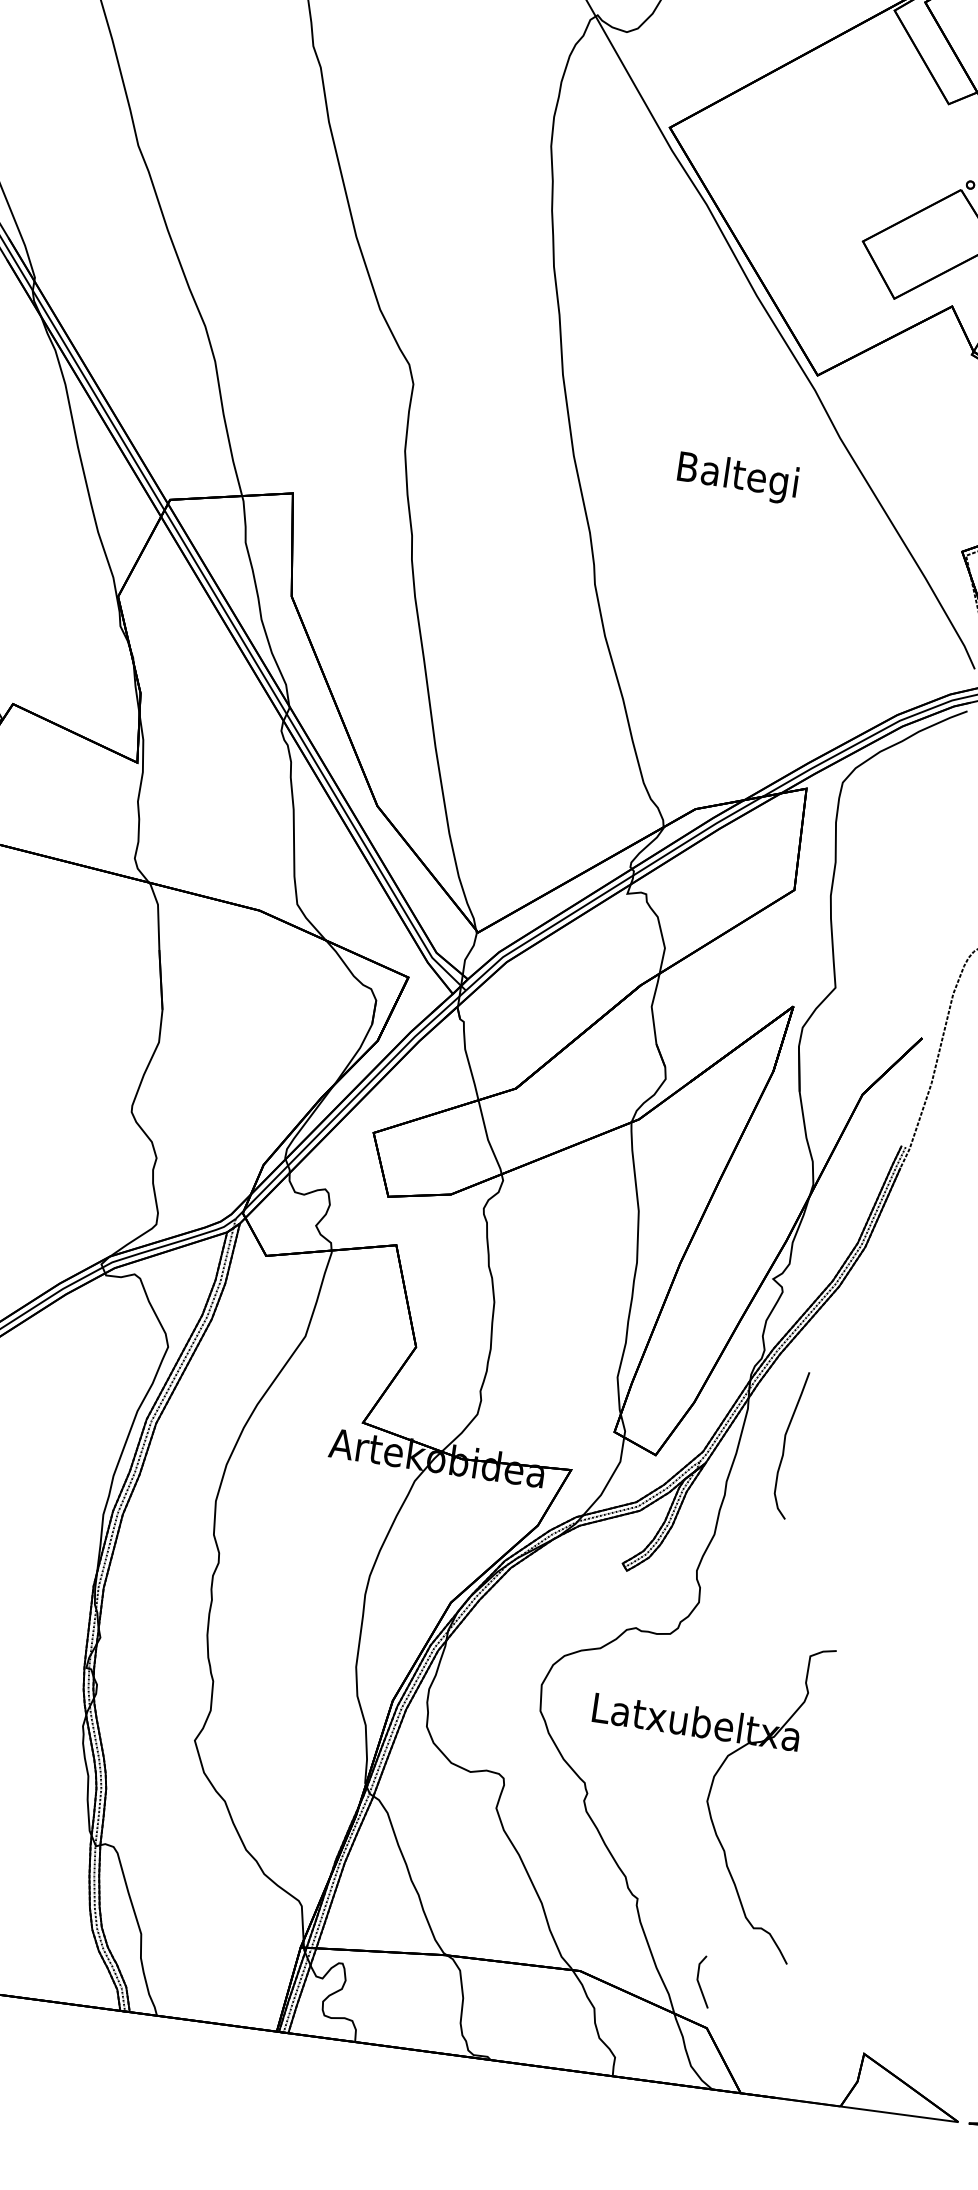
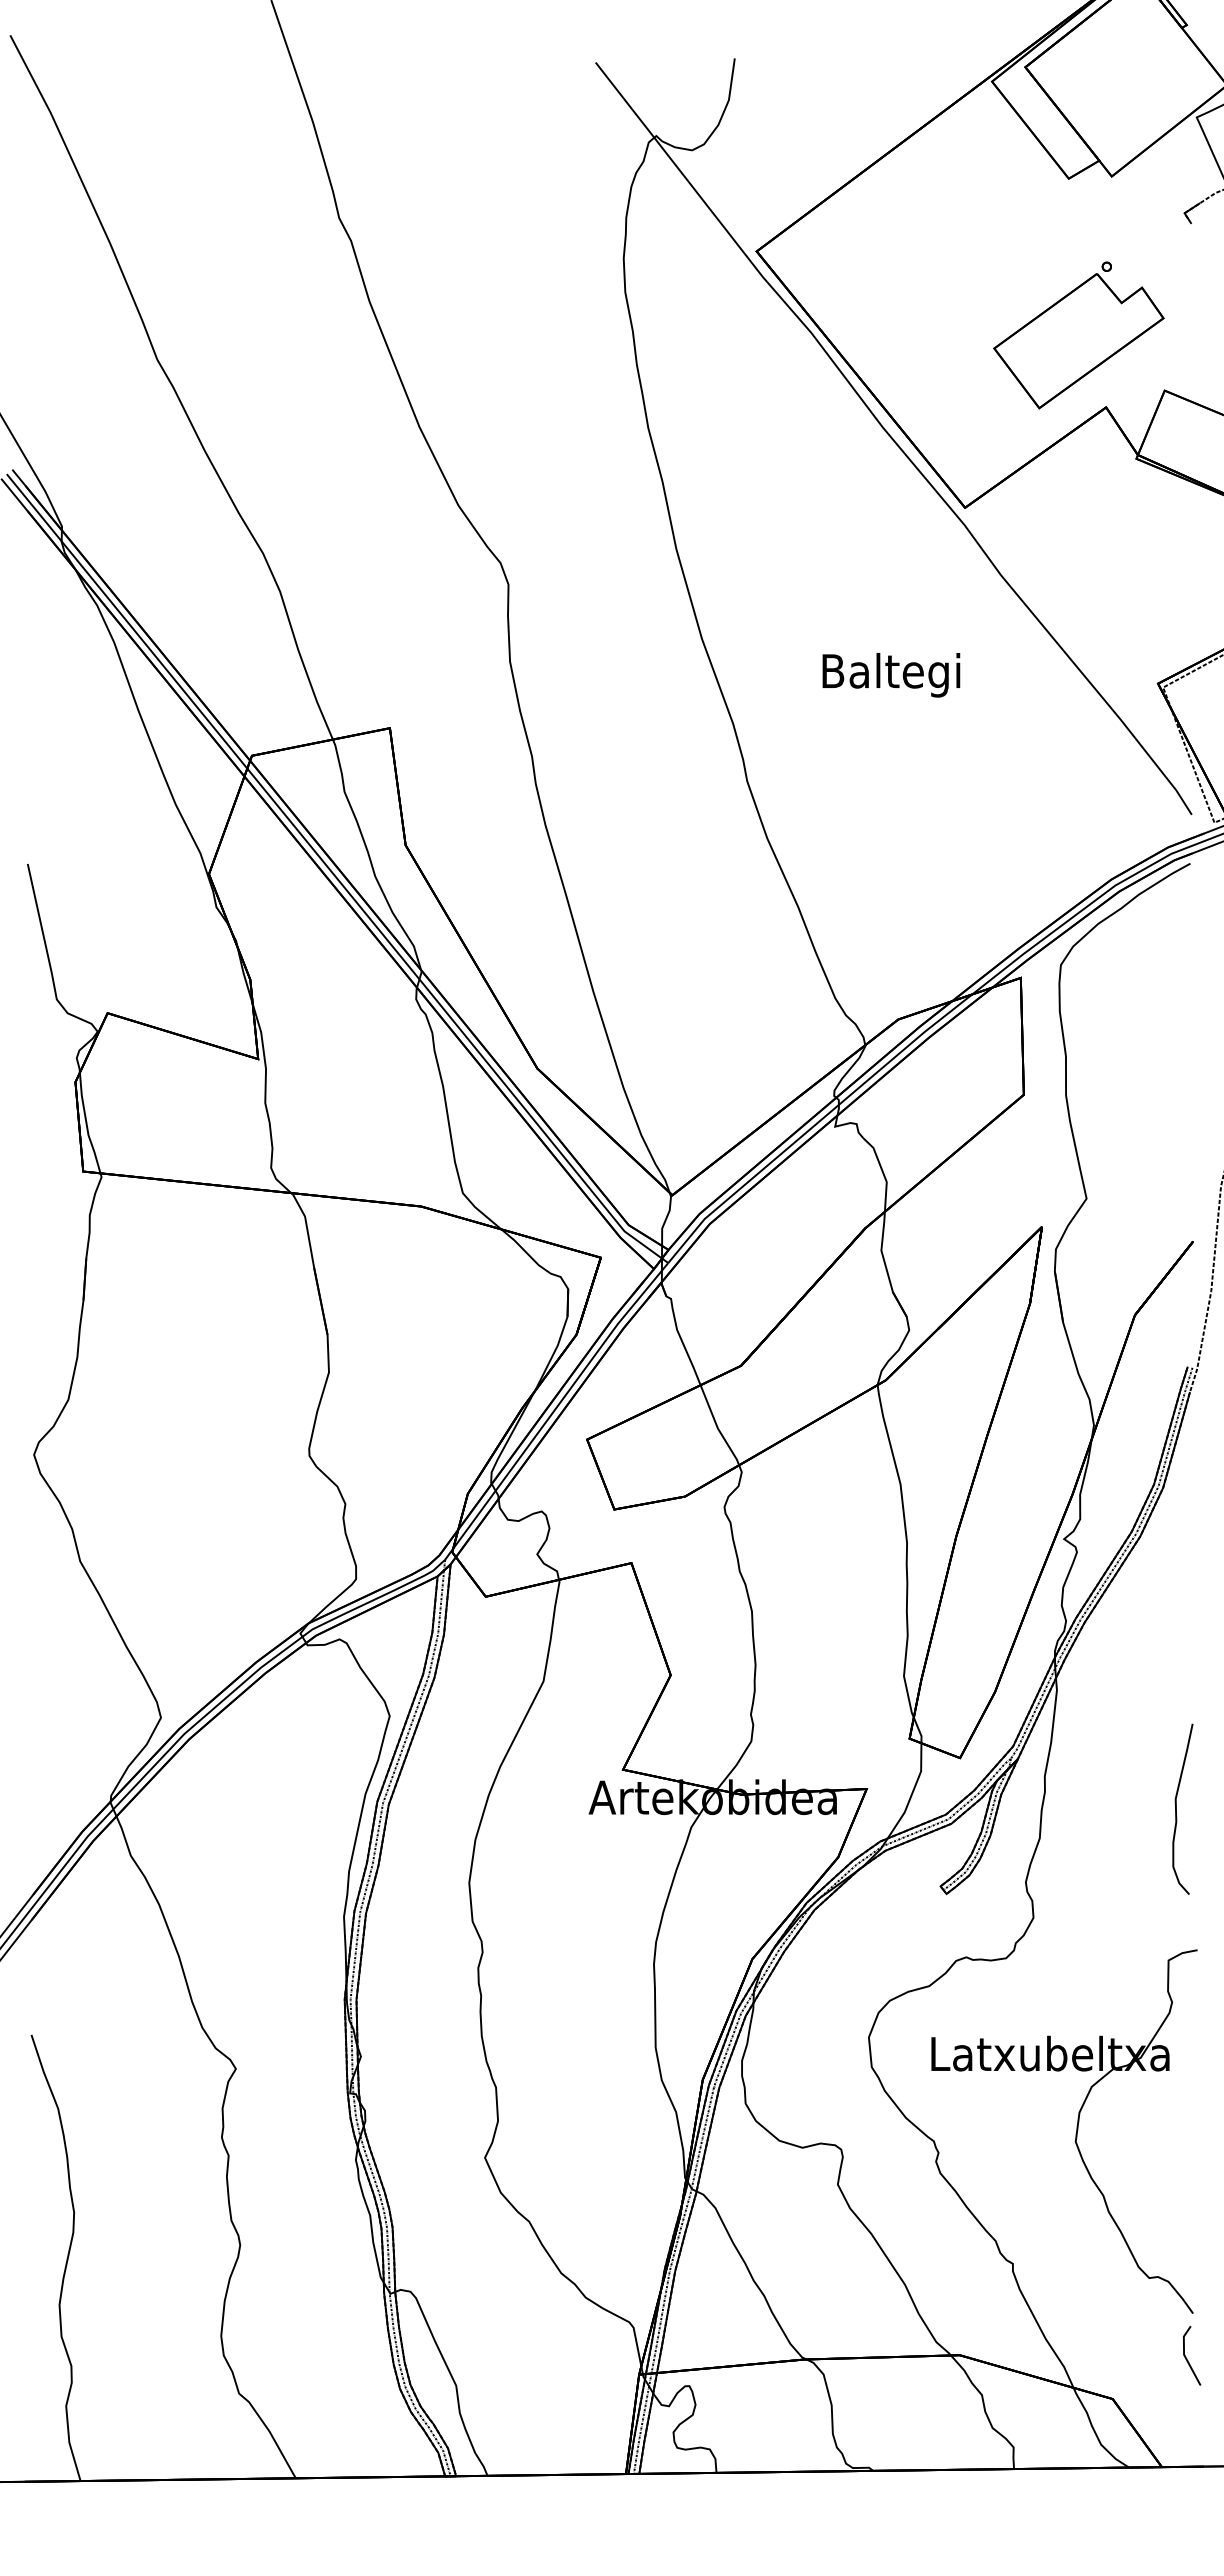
text: (737, 478) -> (891, 675), moved
curve: (784, 1443) -> (1176, 1808), moved
line: (699, 1983) -> (1187, 2358), moved

